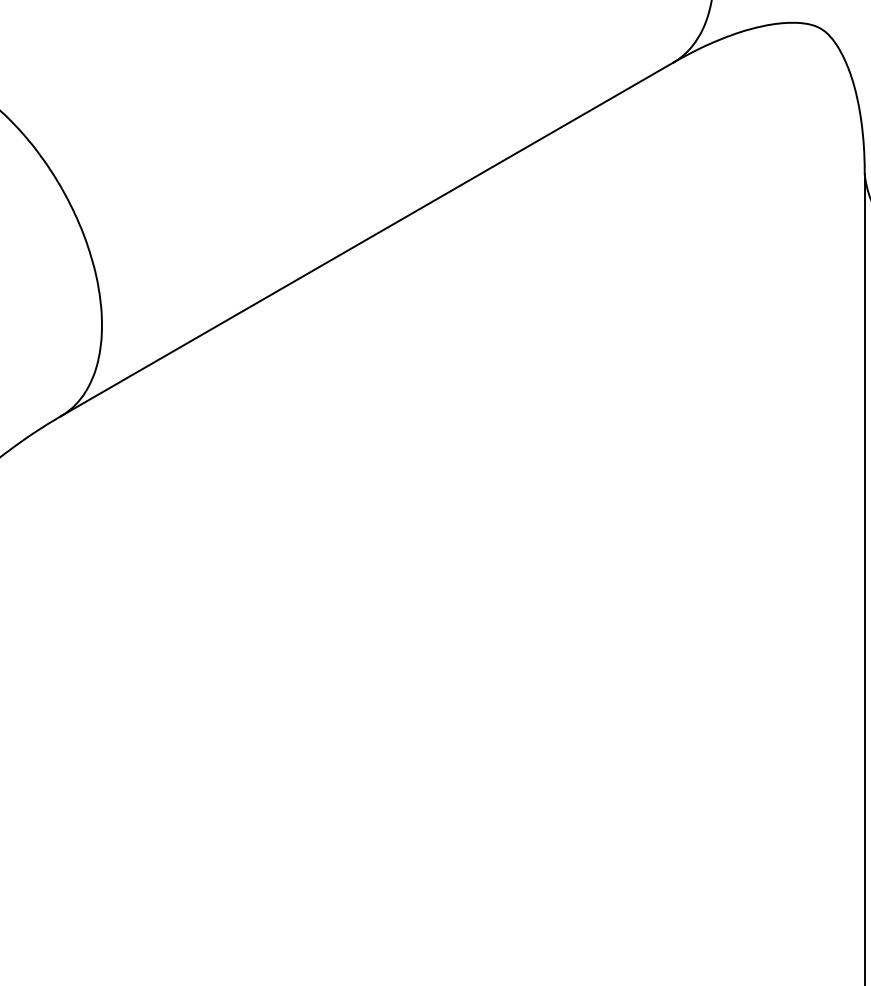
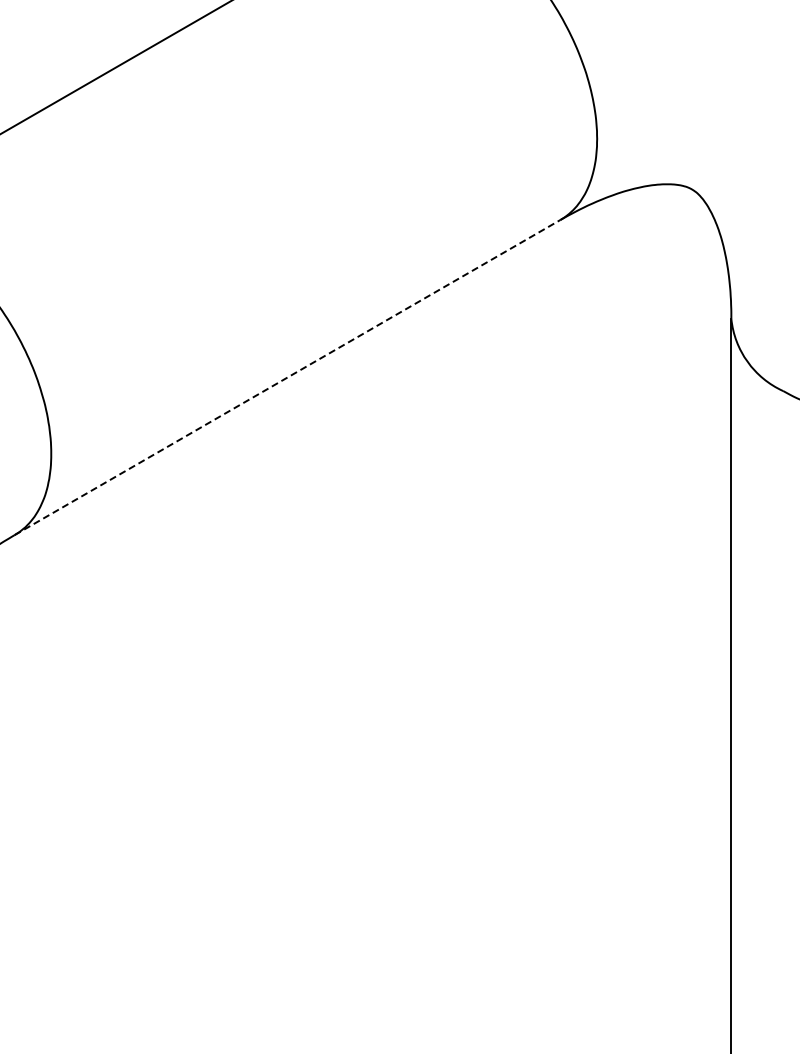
line: (366, 239) -> (287, 377), solid -> dashed

